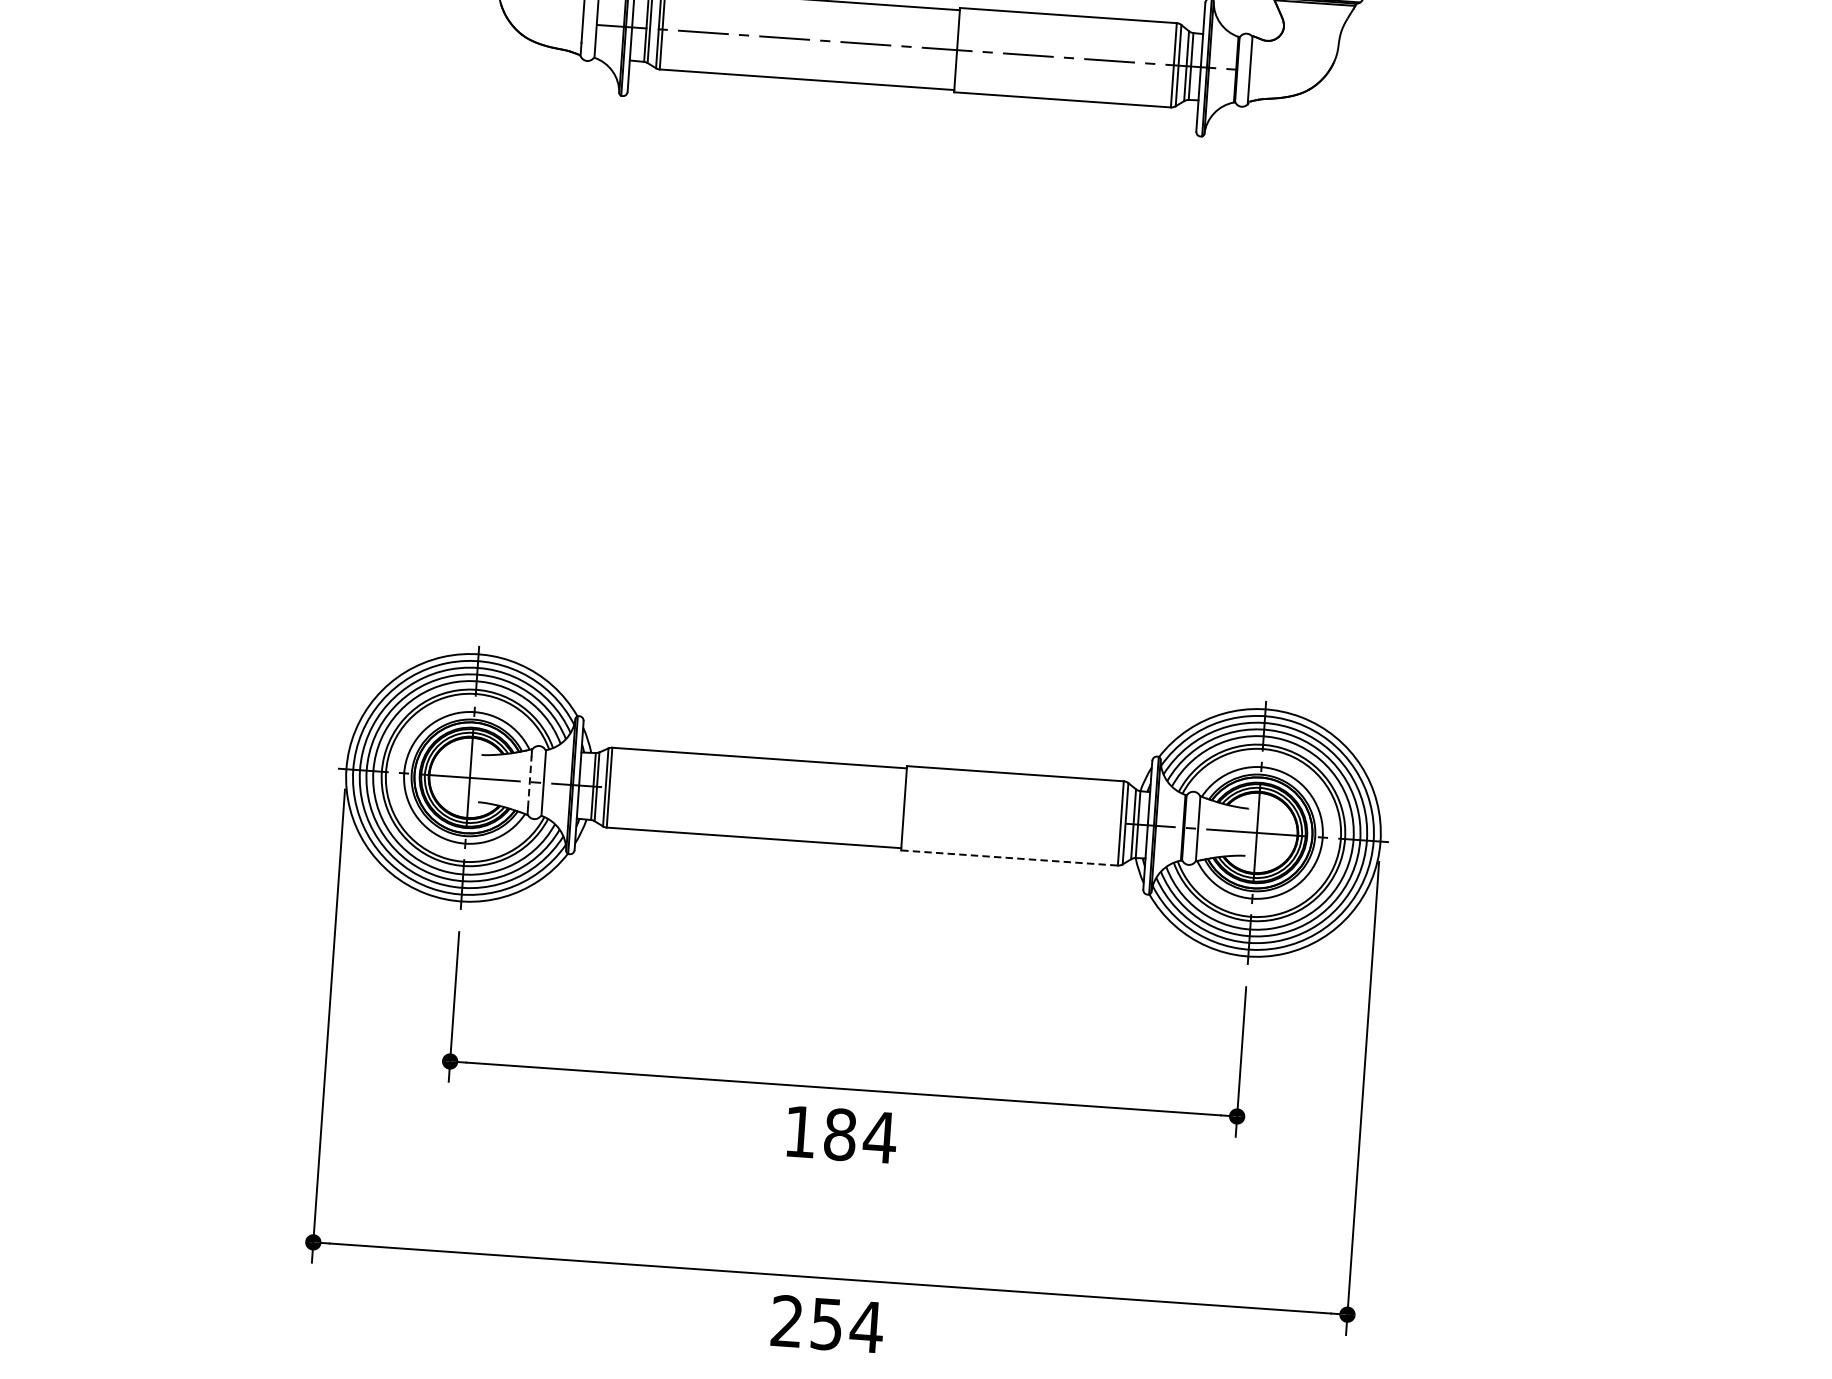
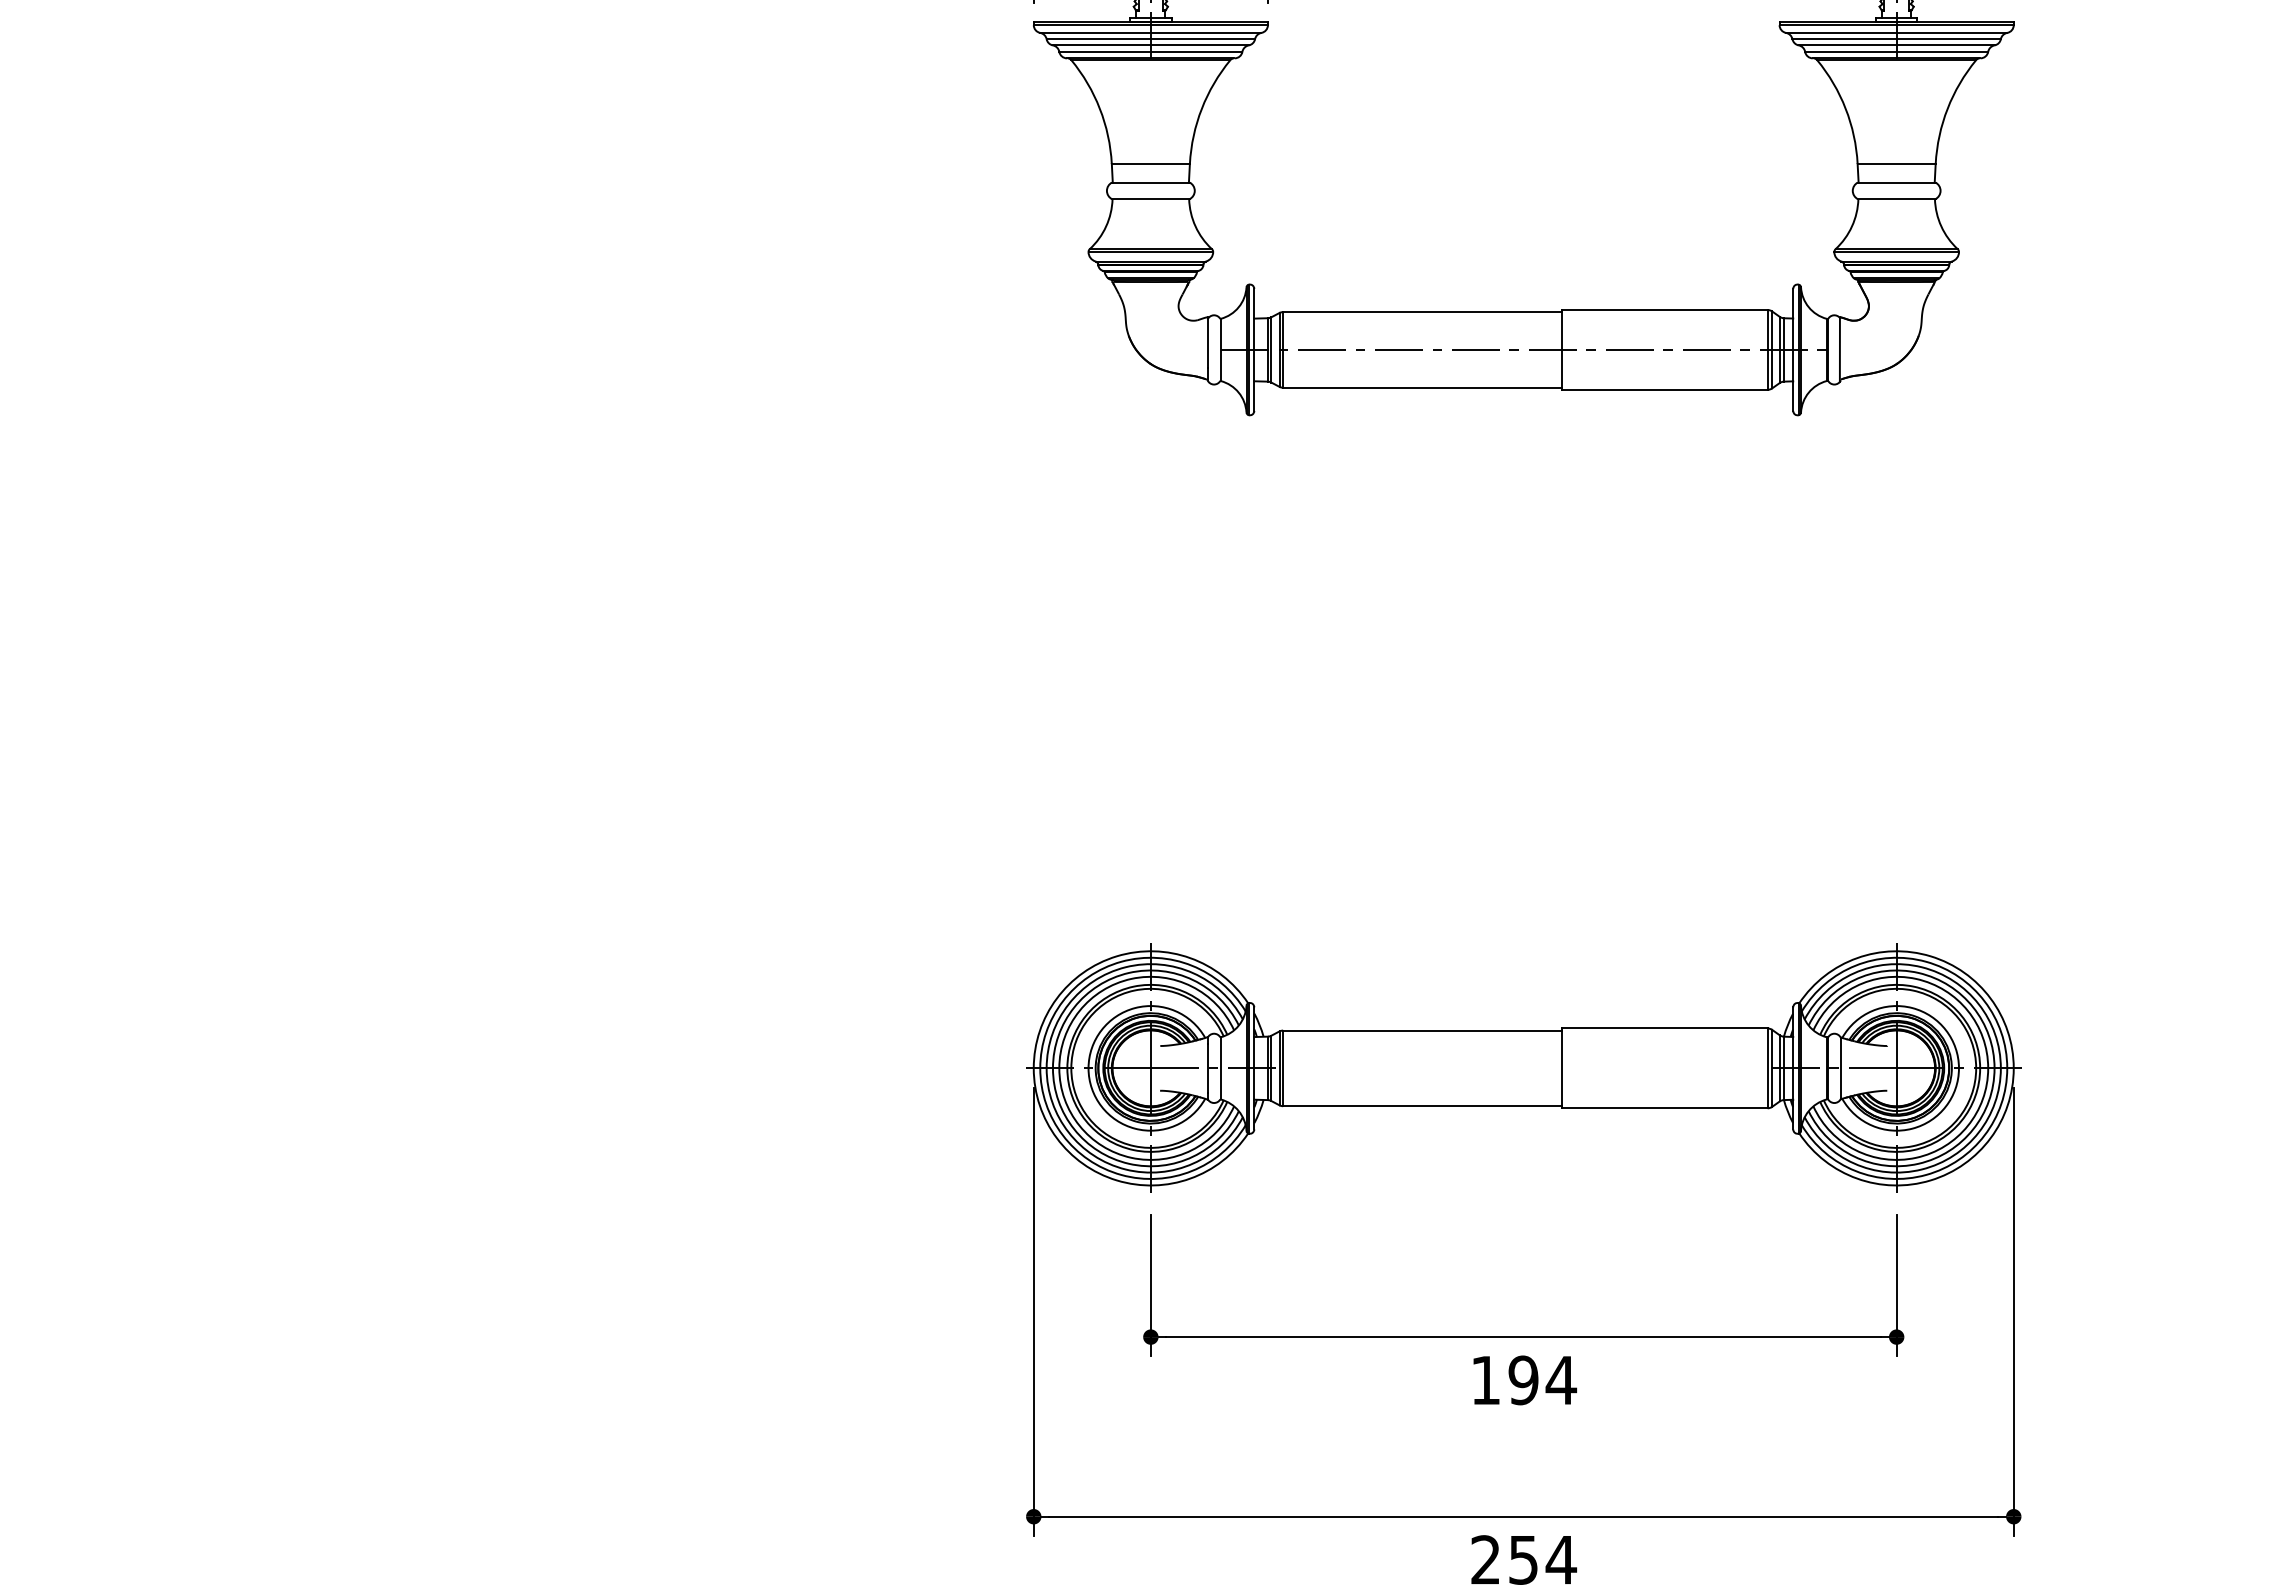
line: (529, 781) -> (1207, 1067), dashed -> solid
line: (1009, 858) -> (1664, 1108), dashed -> solid
text: (840, 1134) -> (1523, 1380), 184 -> 194

